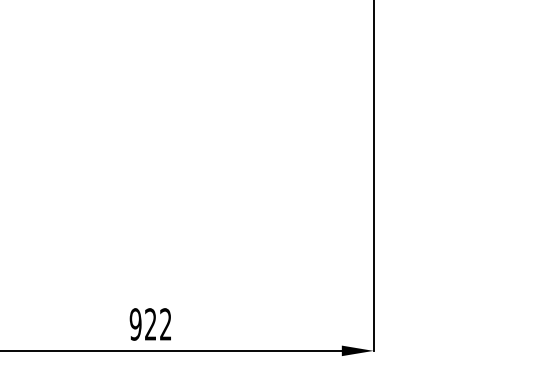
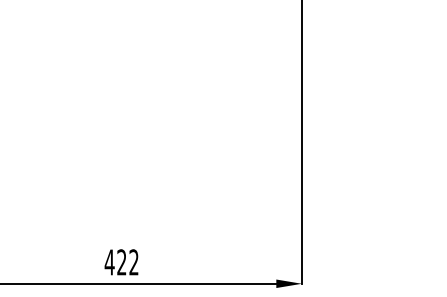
text: (135, 324) -> (109, 262), 922 -> 422

